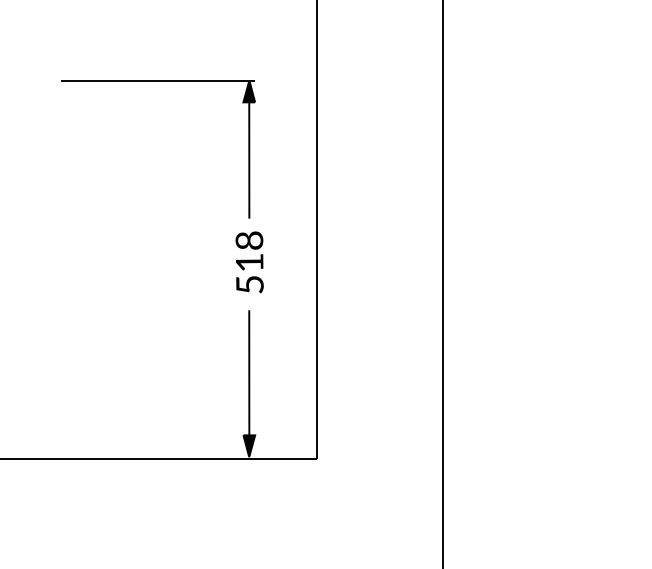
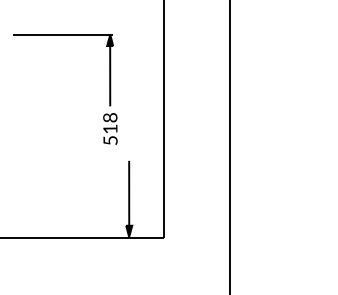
part: (247, 186) -> (109, 89), moved

